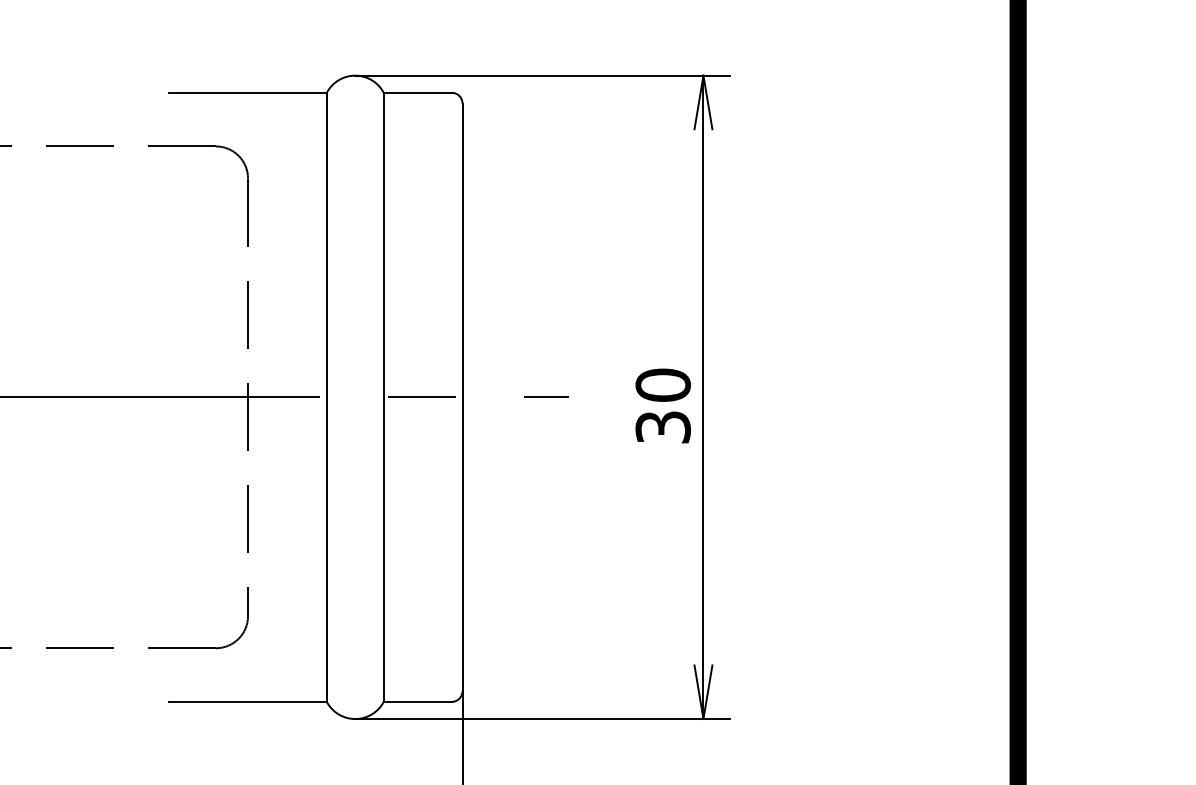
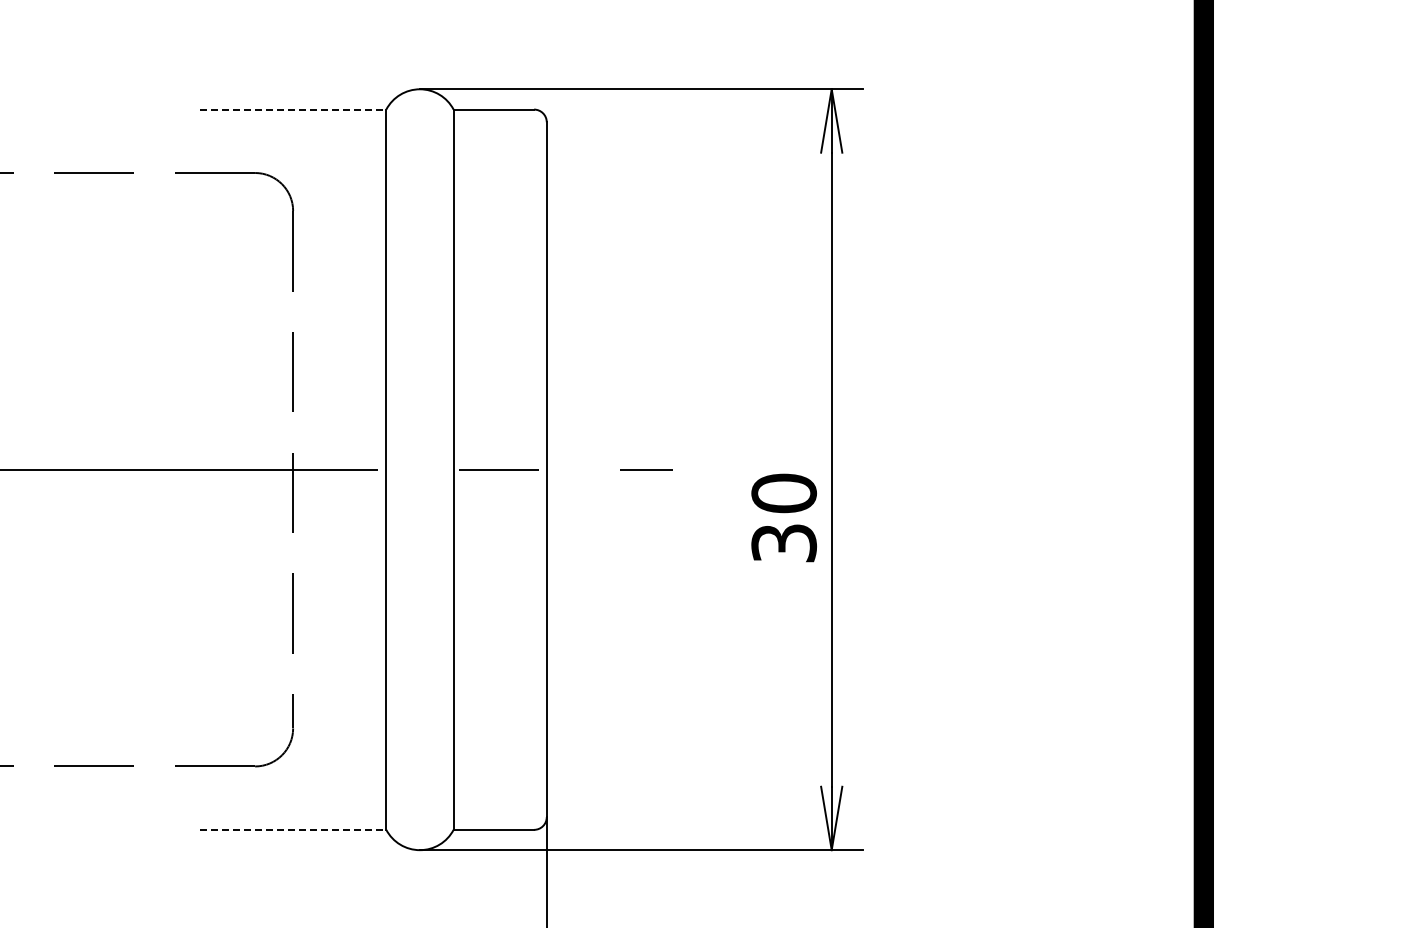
line: (248, 92) -> (293, 109), solid -> dashed
text: (662, 405) -> (783, 517), moved
line: (248, 701) -> (293, 829), solid -> dashed

